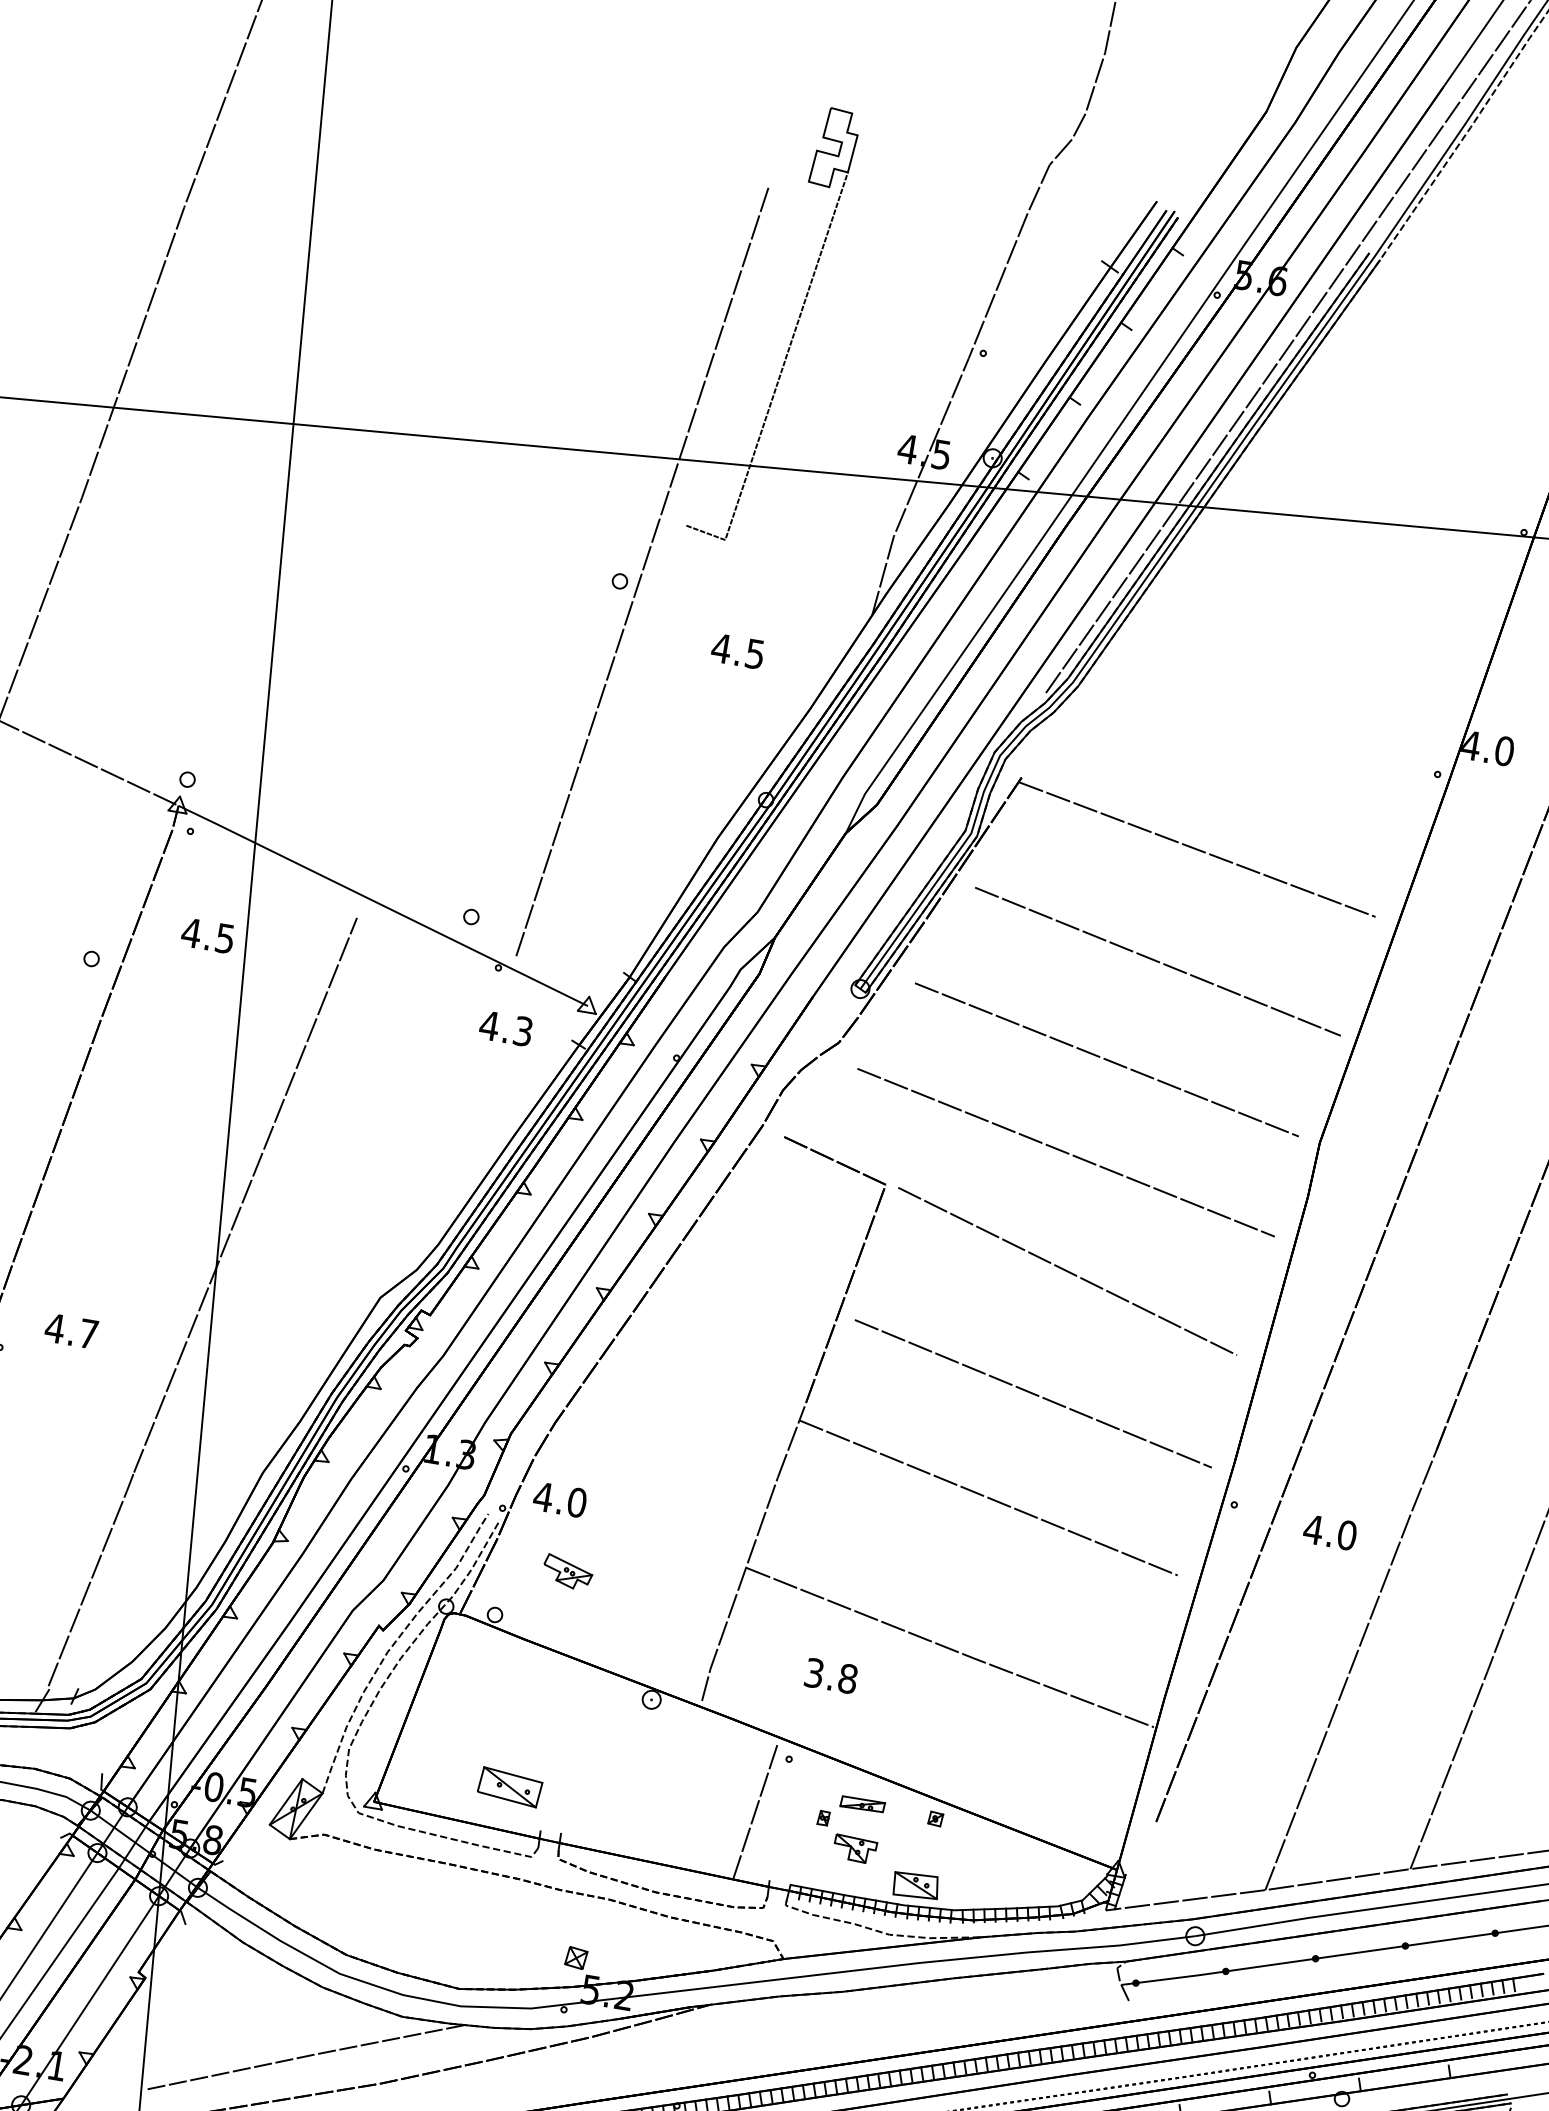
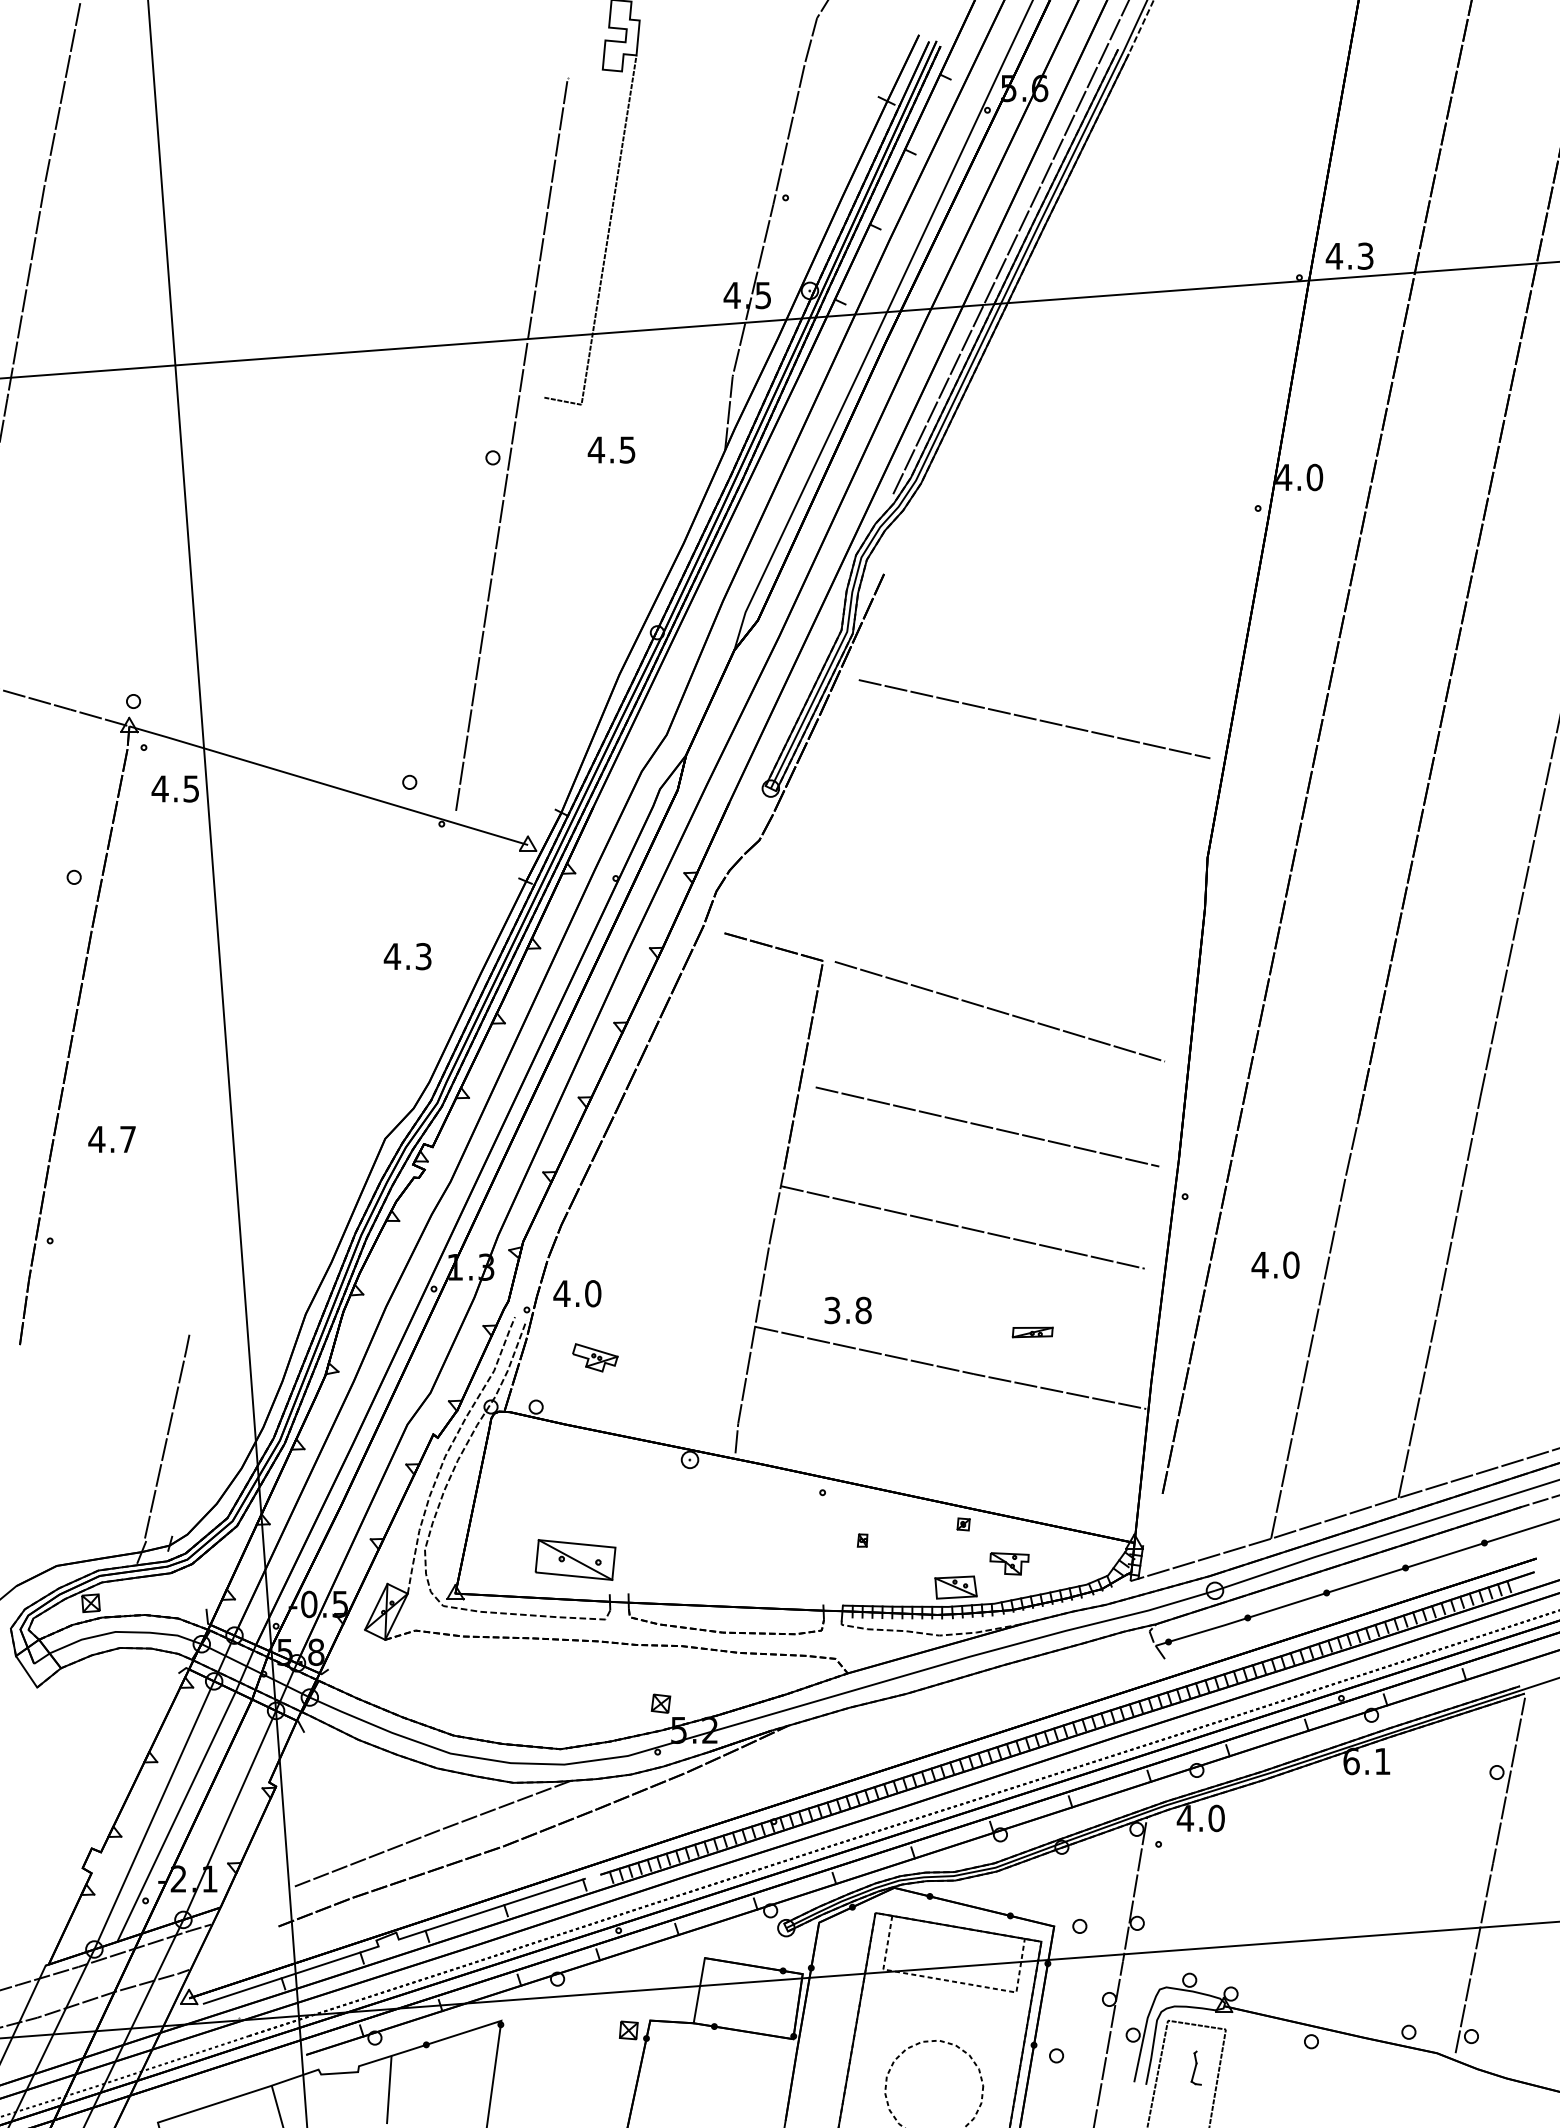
text: (737, 650) -> (611, 449), moved
line: (1196, 849) -> (1052, 612), removed
text: (207, 935) -> (174, 788), moved
text: (505, 1028) -> (407, 956), moved
line: (1106, 1060) -> (1003, 815), removed
line: (1066, 1152) -> (980, 904), removed
line: (244, 1194) -> (247, 1066), removed
text: (70, 1331) -> (111, 1139), moved
text: (1330, 1531) -> (1275, 1264), moved
text: (830, 1675) -> (847, 1310), moved
part: (509, 1786) -> (575, 1559), size x1.4
part: (862, 1804) -> (1032, 1332), moved
line: (755, 1811) -> (800, 1544), removed
part: (855, 1848) -> (1009, 1563), moved

